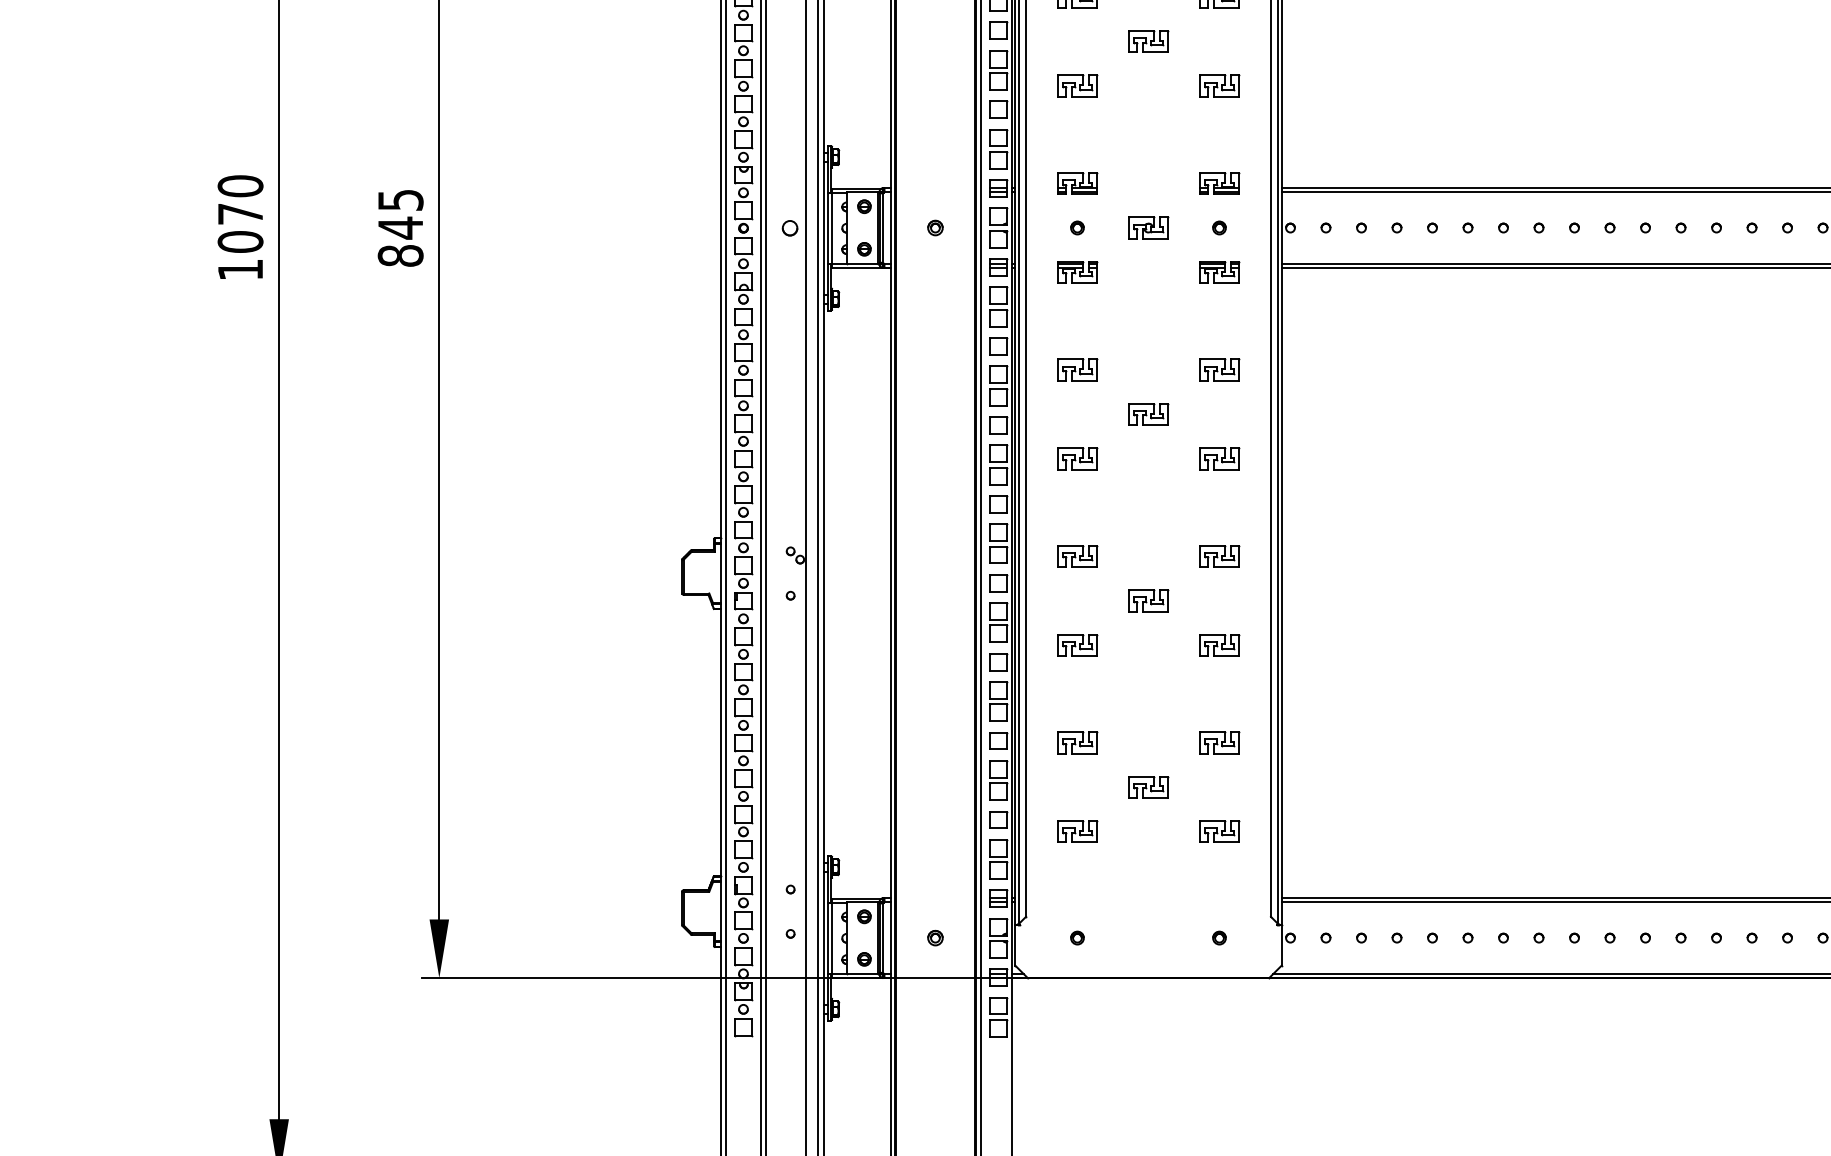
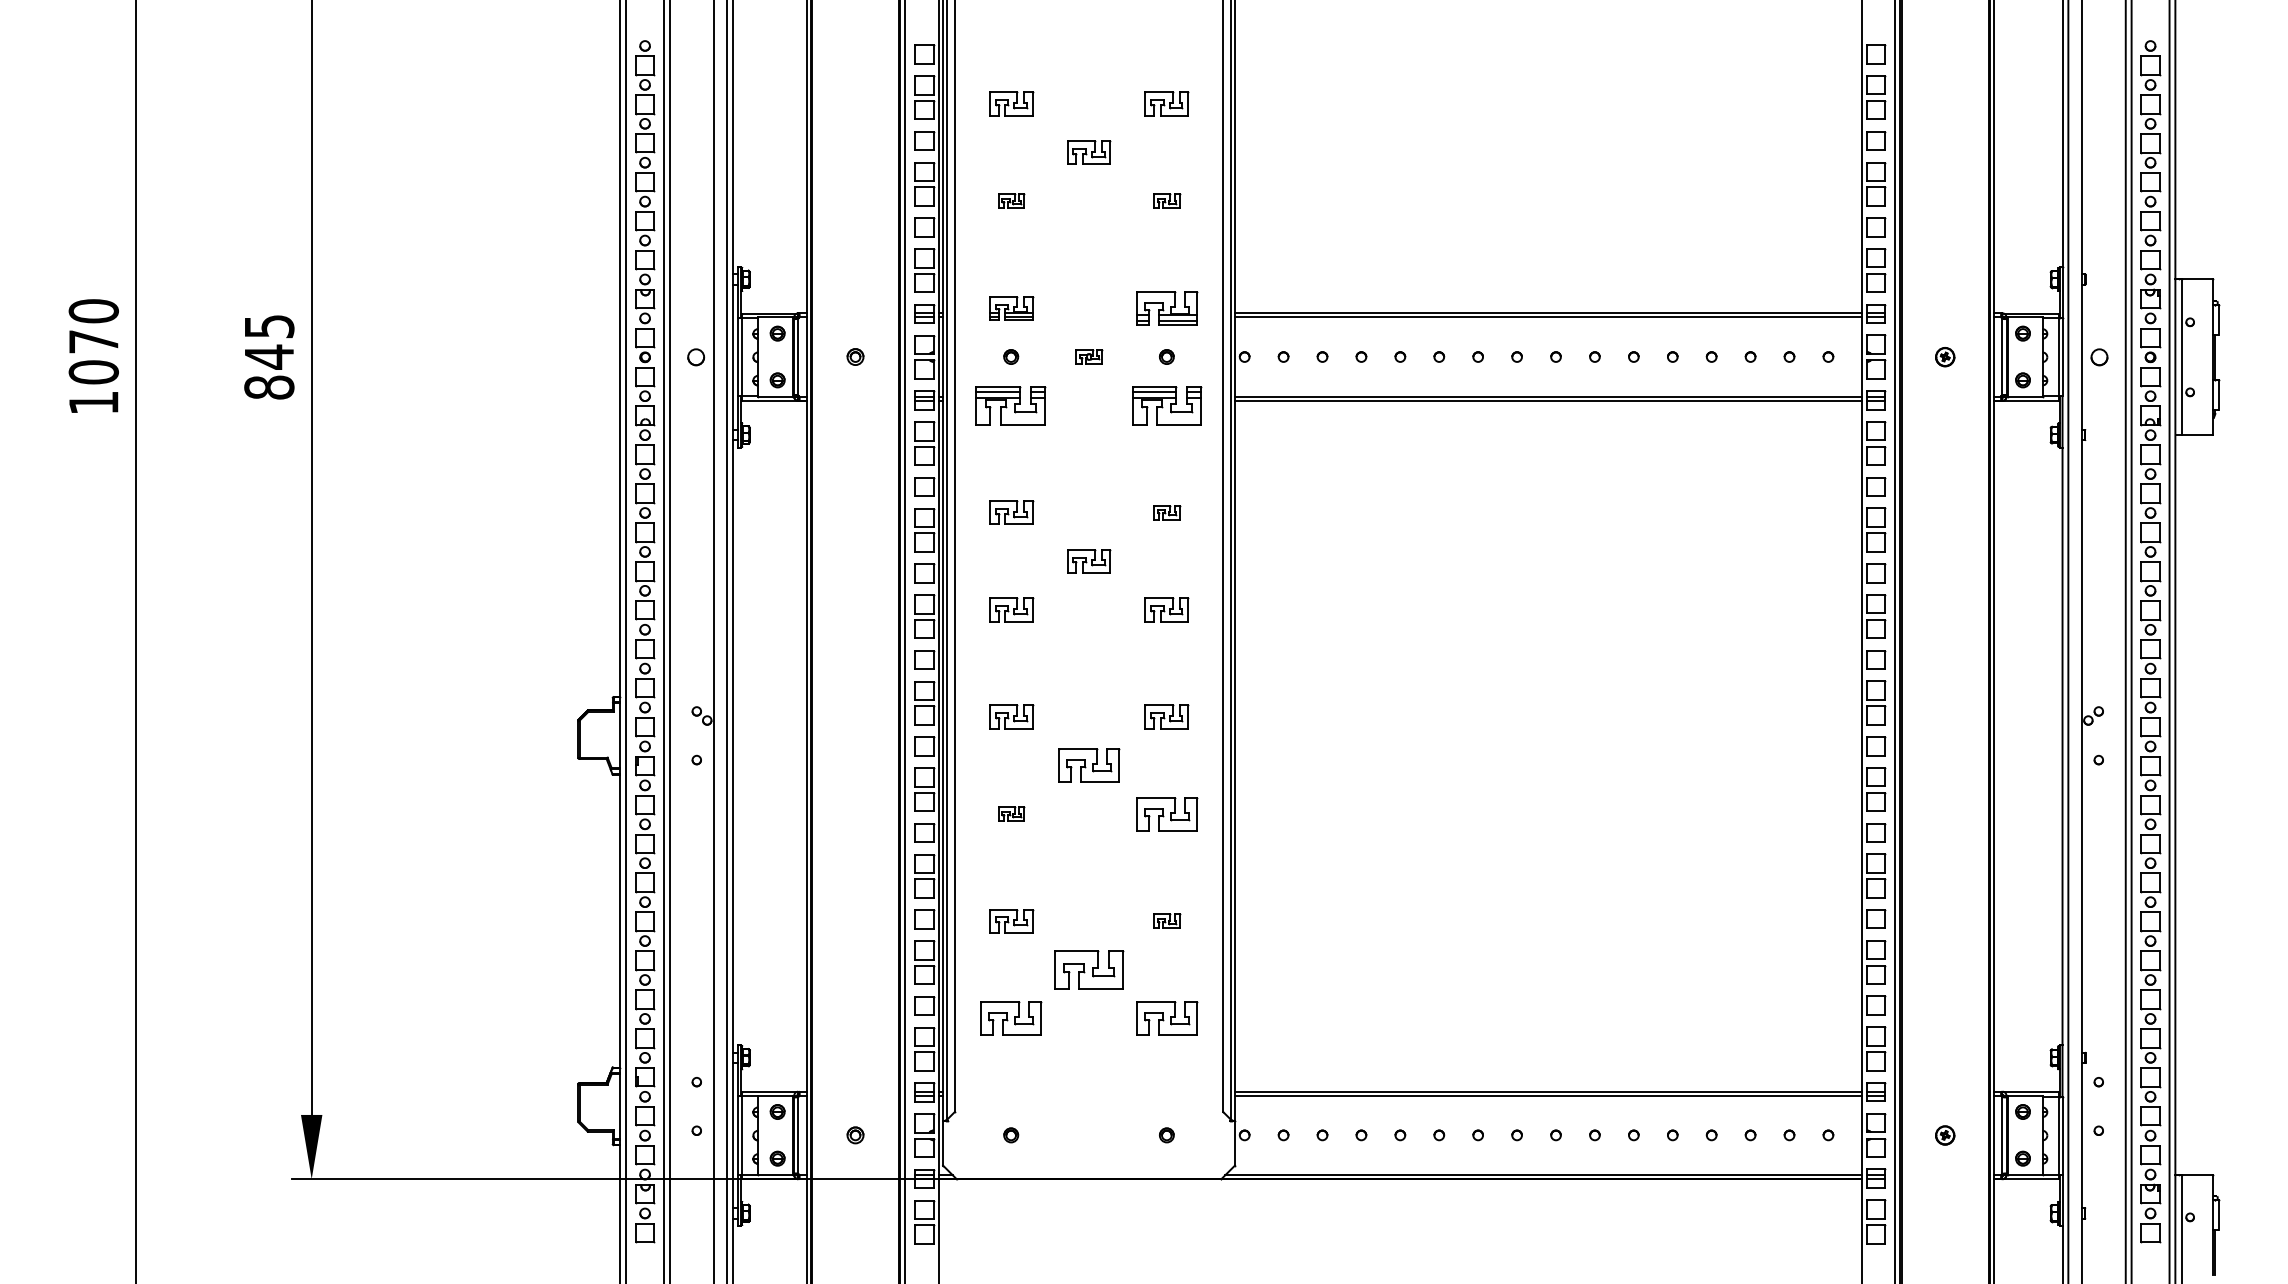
part: (1077, 86) -> (1011, 201), size x0.6
part: (1219, 86) -> (1166, 201), size x0.6
part: (1219, 183) -> (1166, 308), size x1.4
part: (1148, 227) -> (1089, 356), size x0.6
part: (1077, 272) -> (1011, 405), size x1.6
part: (1219, 272) -> (1166, 405), size x1.6
part: (1219, 369) -> (1166, 512), size x0.6
part: (1148, 600) -> (1089, 765), size x1.4
part: (1077, 645) -> (1011, 814), size x0.6
part: (1219, 645) -> (1166, 814), size x1.4
part: (1219, 742) -> (1166, 921), size x0.6
part: (1148, 786) -> (1089, 969), size x1.6
part: (1077, 831) -> (1011, 1018), size x1.4
part: (1219, 831) -> (1166, 1018), size x1.4

